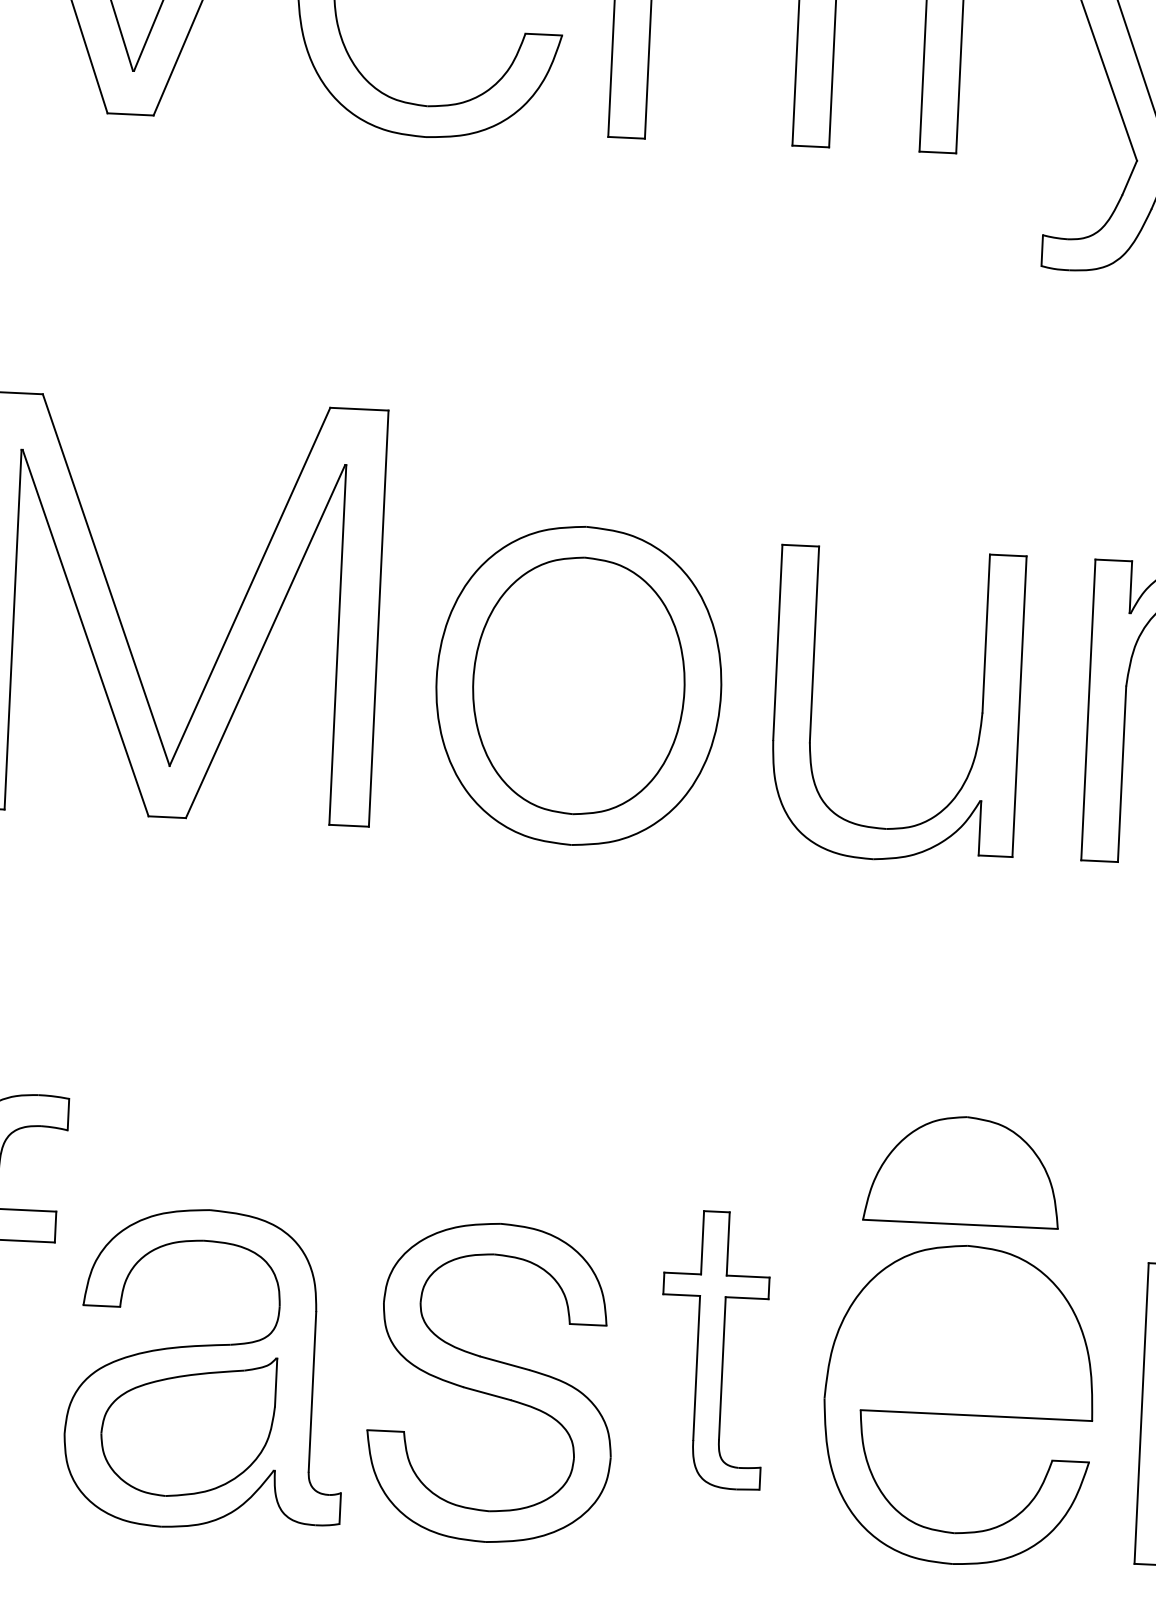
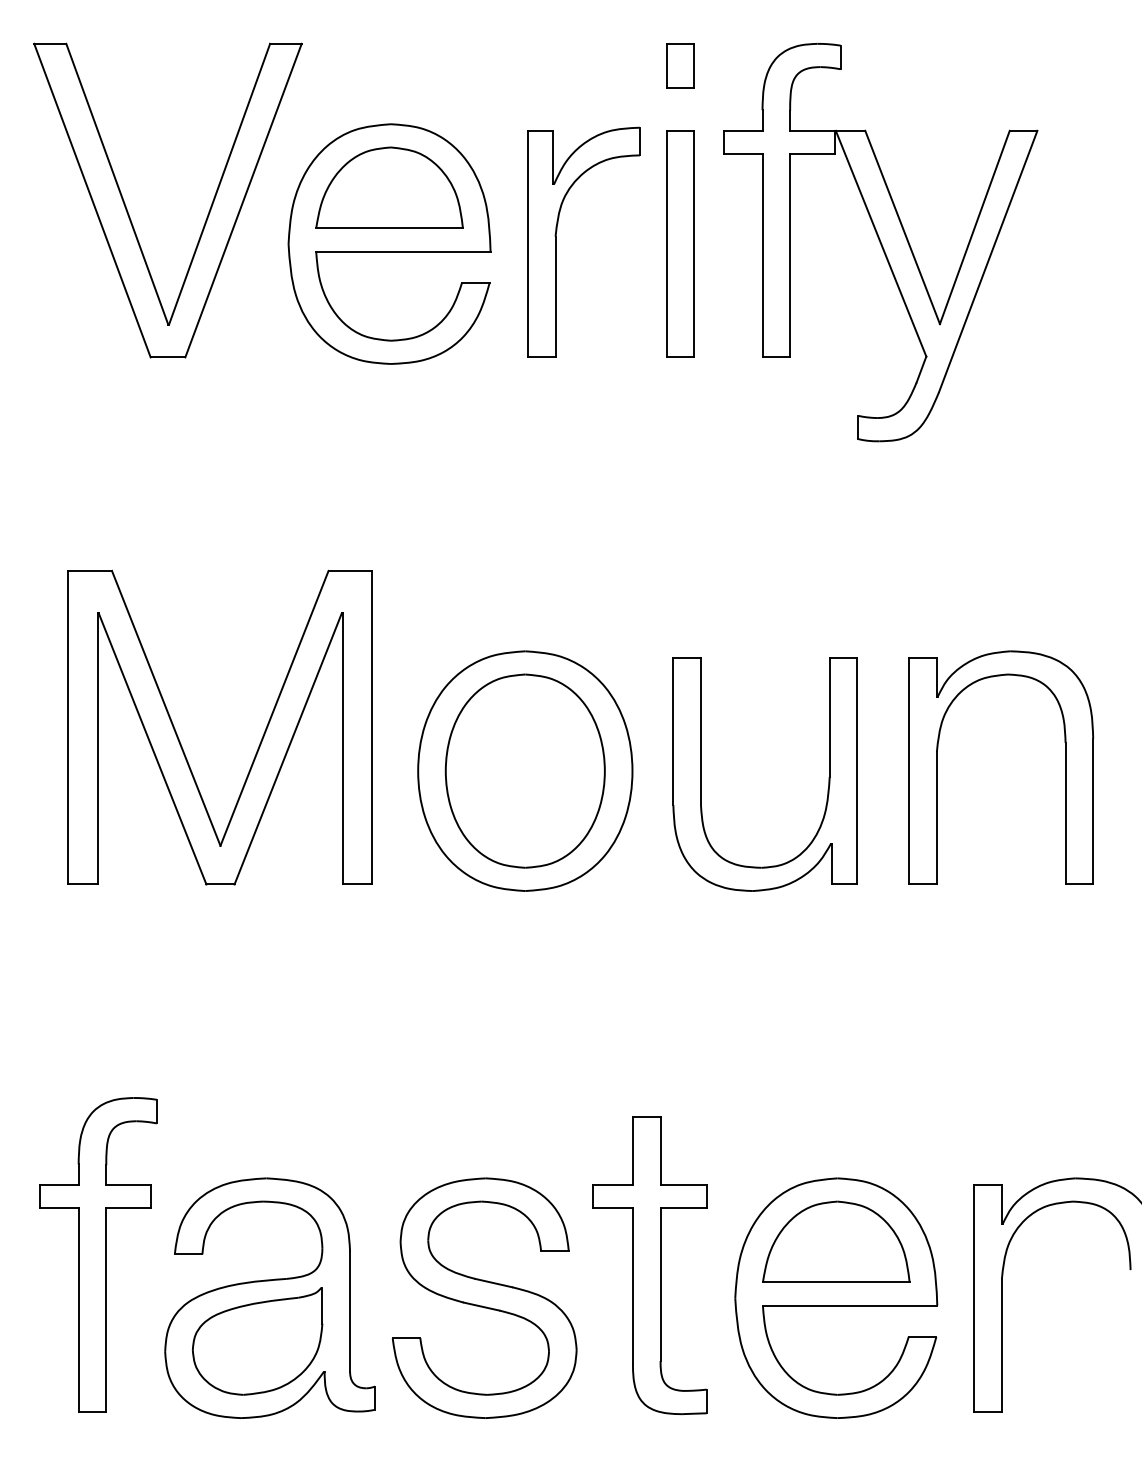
part: (963, 1170) -> (836, 1241), moved
part: (712, 1349) -> (649, 1265), size x1.43

